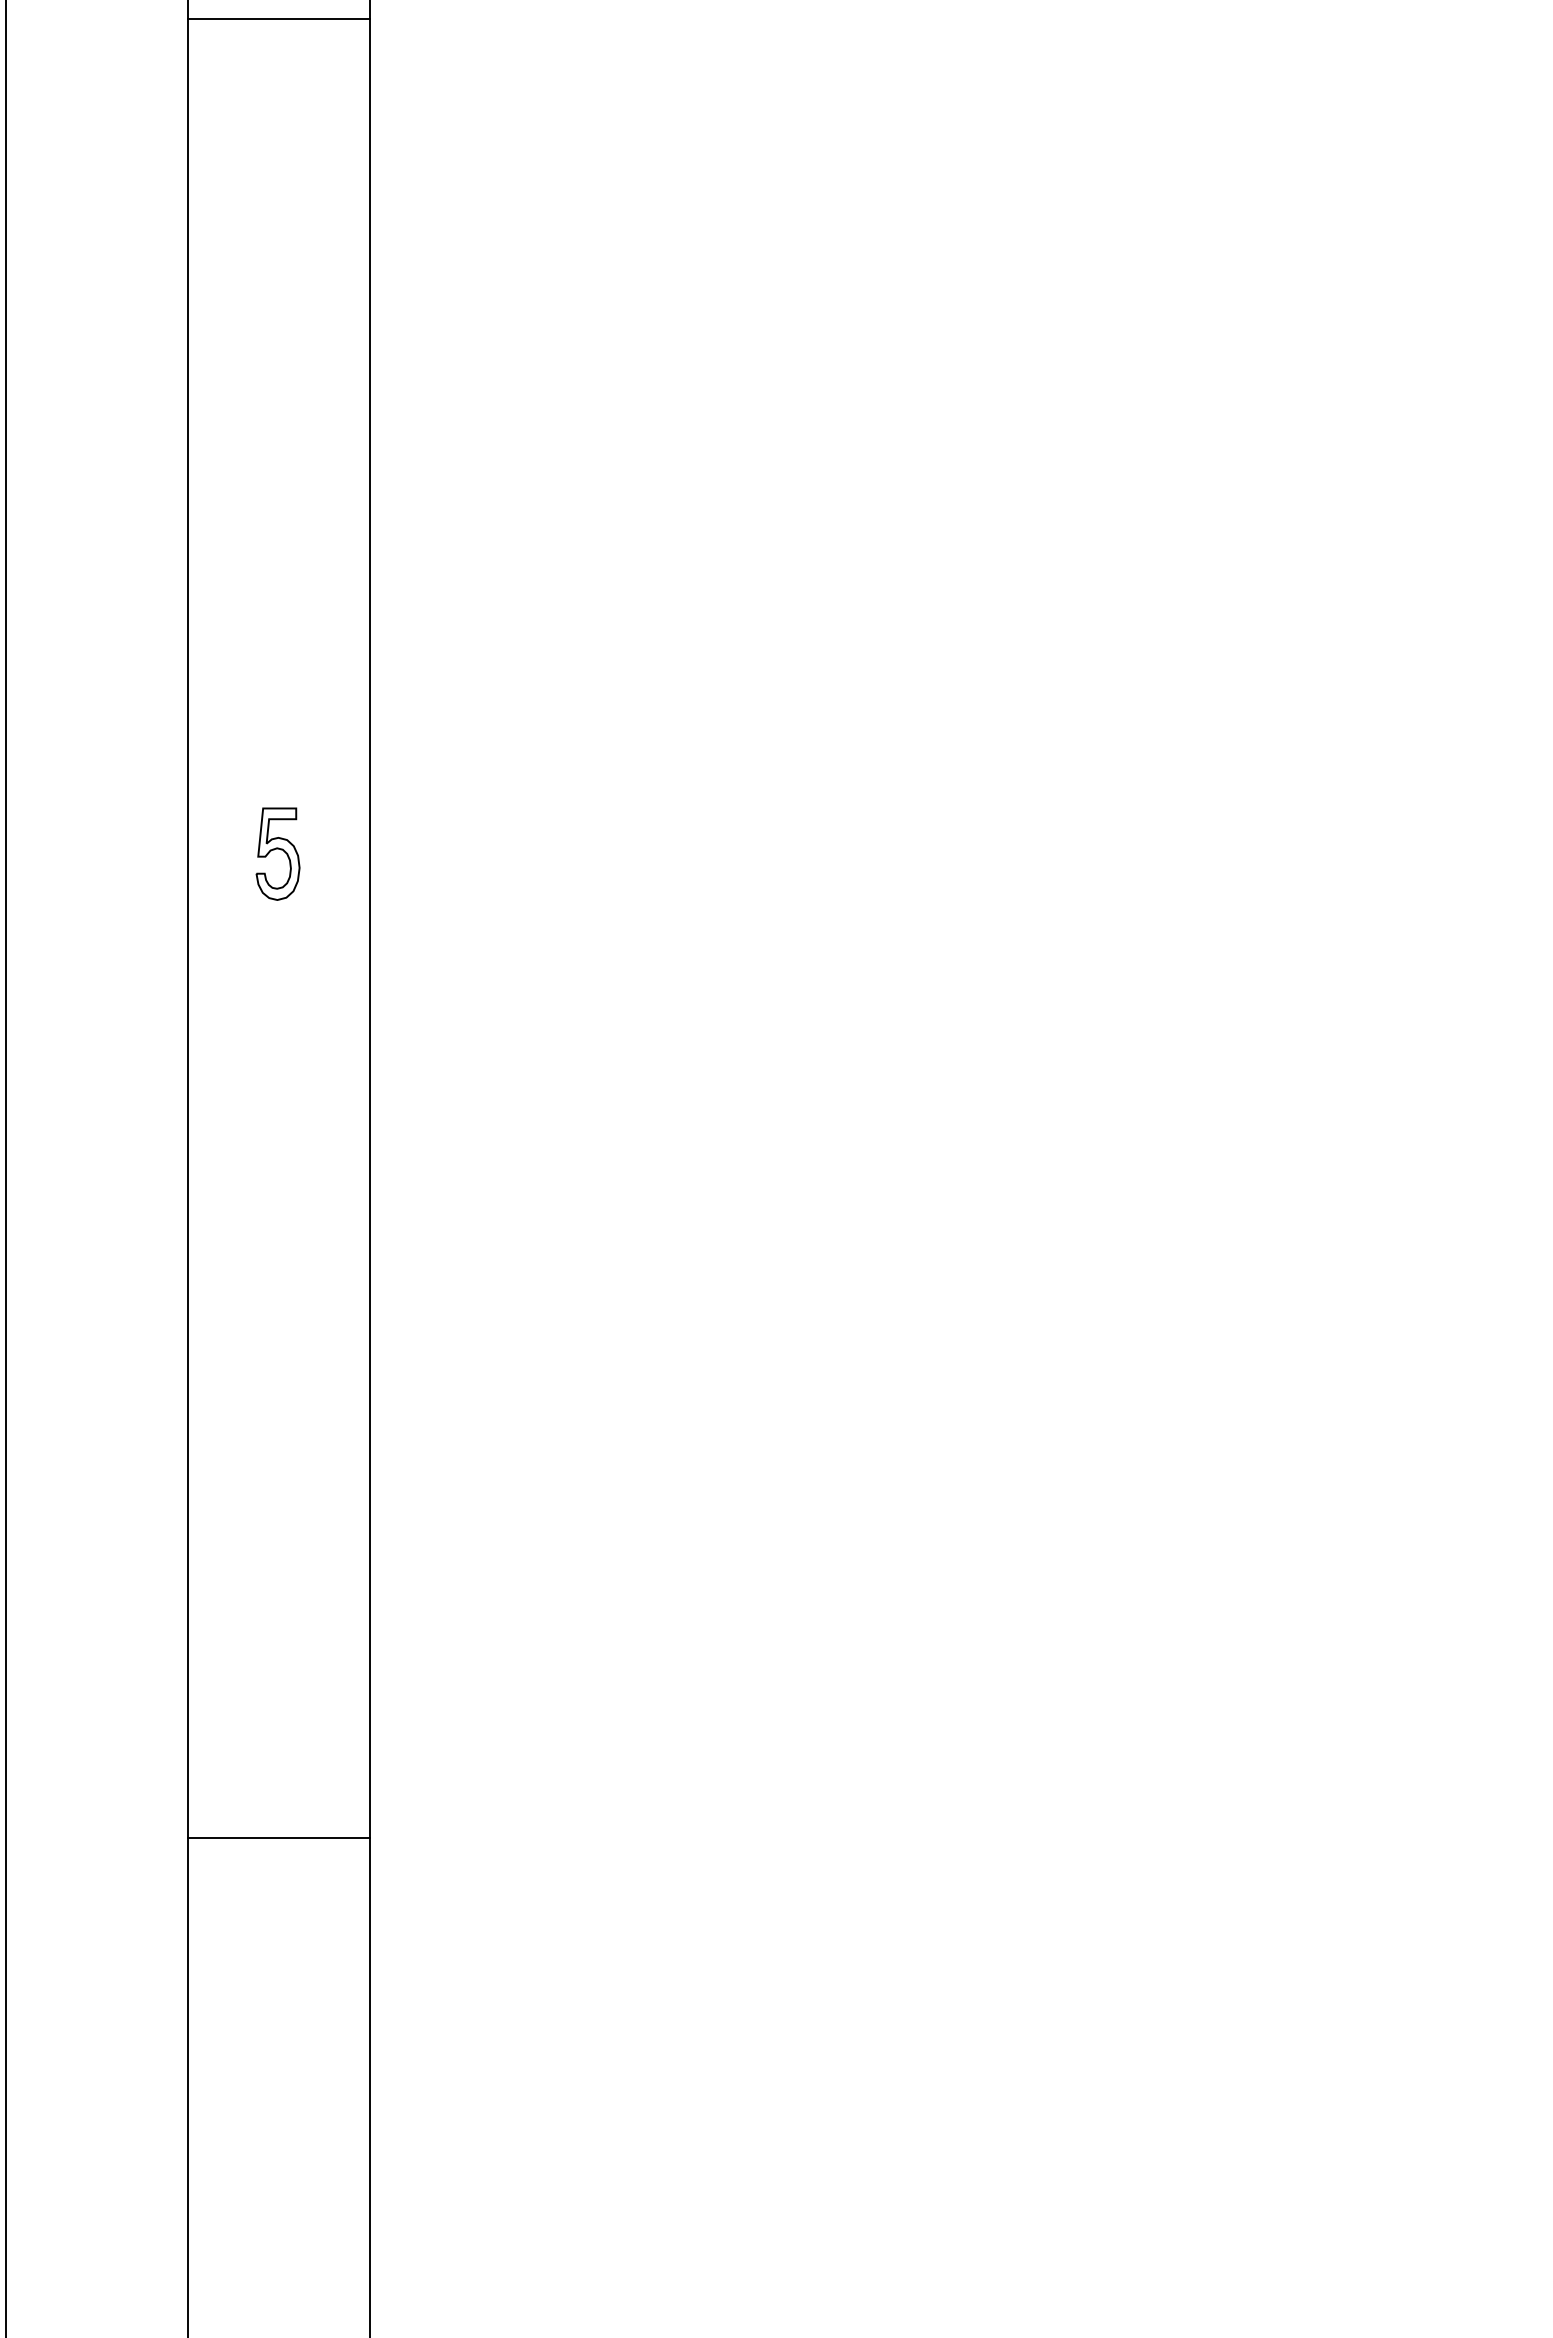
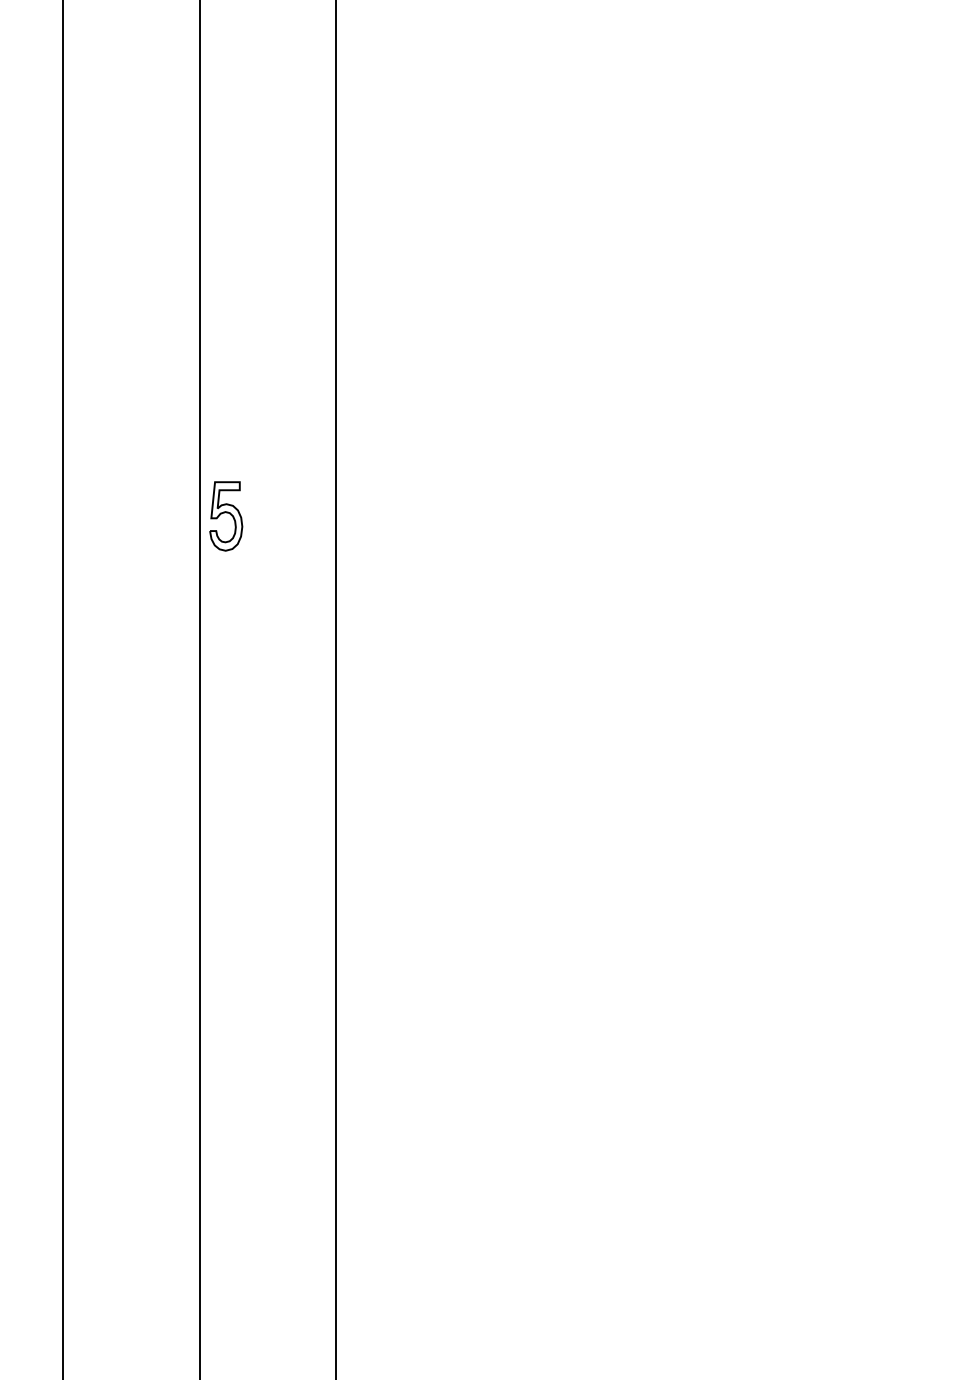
part: (277, 853) -> (225, 515), moved
line: (278, 1837) -> (267, 1252), removed

